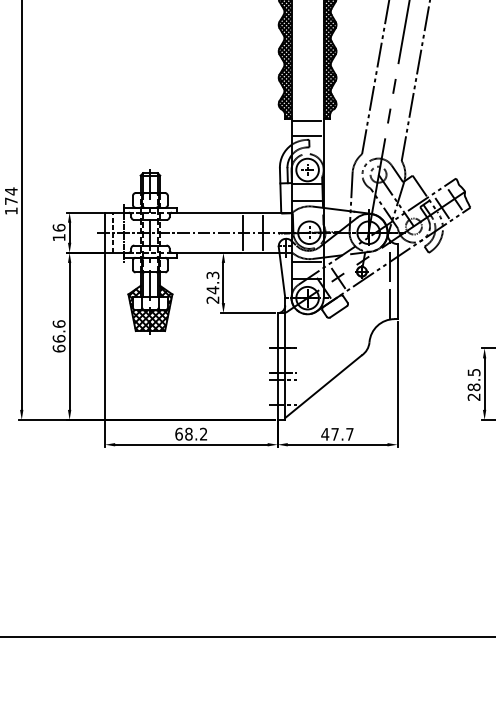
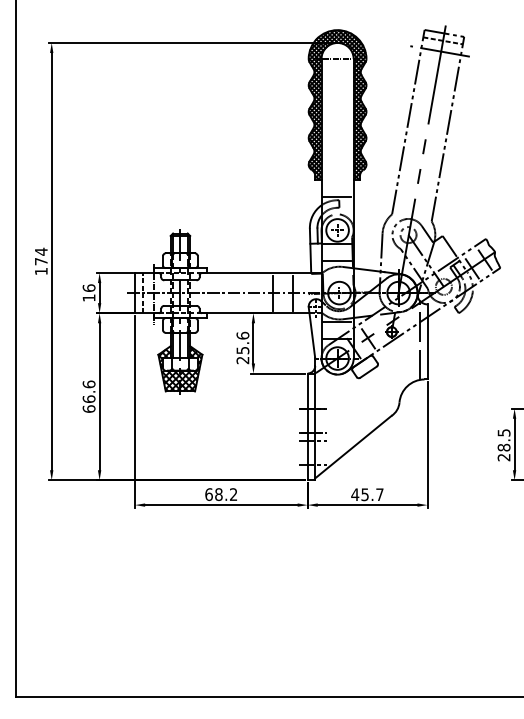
line: (307, 121) -> (337, 181), removed
text: (212, 282) -> (242, 342), 24.3 -> 25.6
text: (334, 434) -> (364, 494), 47.7 -> 45.7

